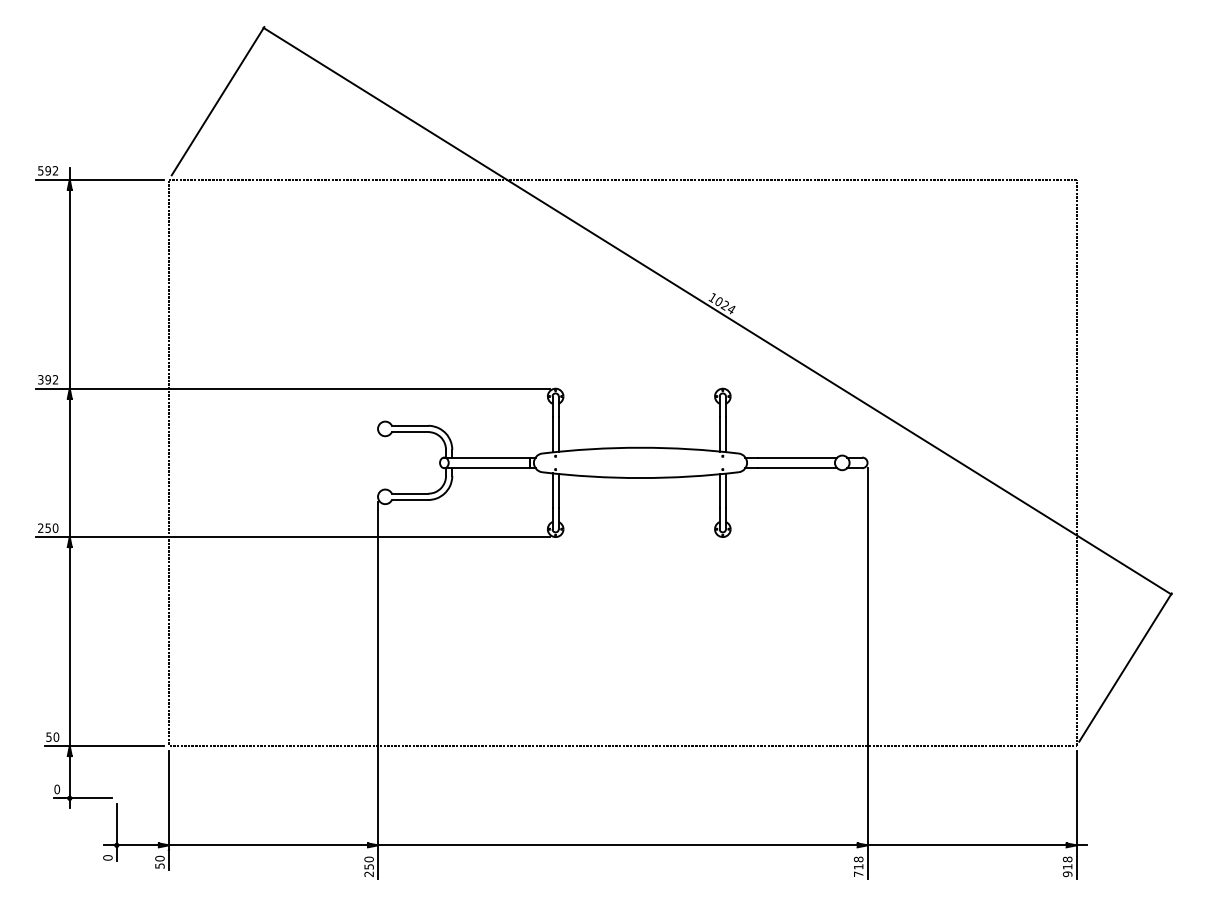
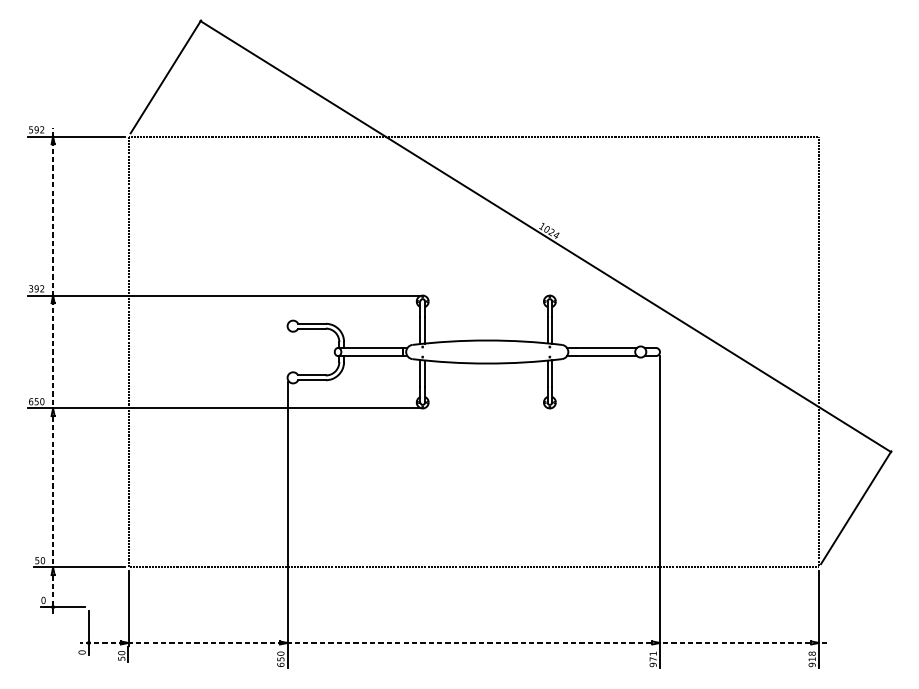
line: (69, 487) -> (52, 370), solid -> dashed
text: (40, 527) -> (30, 401), 250 -> 650
line: (595, 845) -> (453, 643), solid -> dashed
text: (858, 866) -> (653, 659), 718 -> 971
text: (368, 874) -> (280, 665), 250 -> 650

